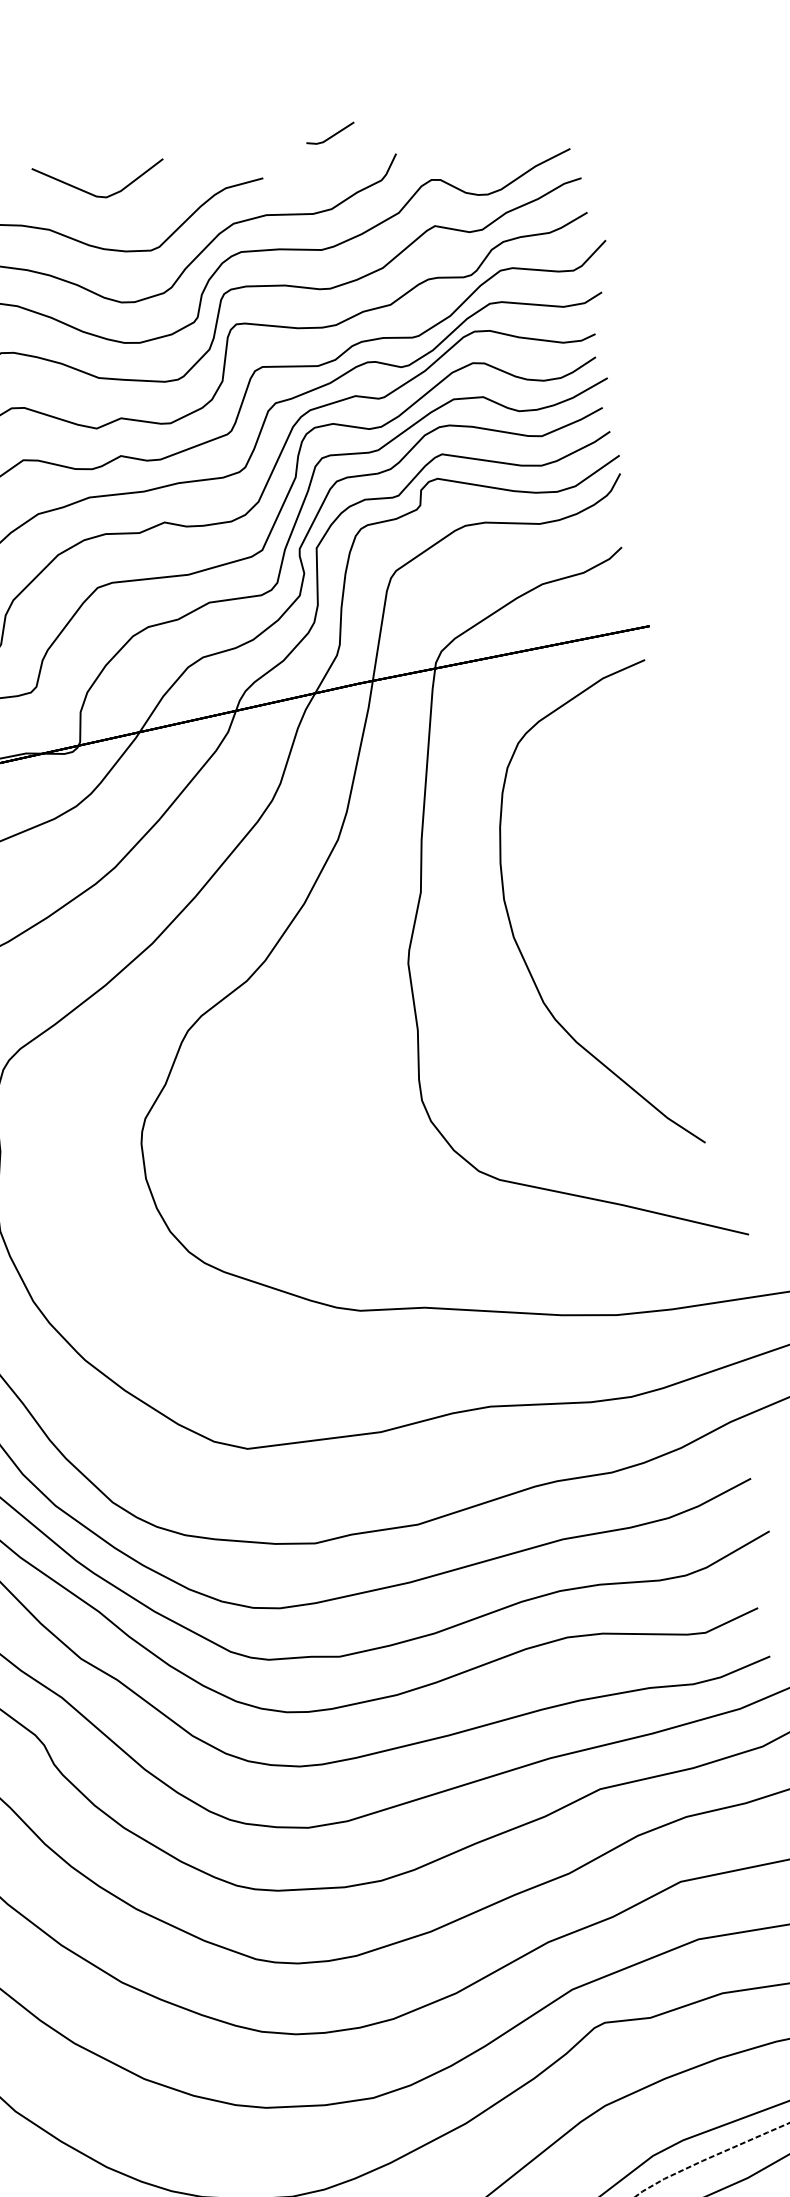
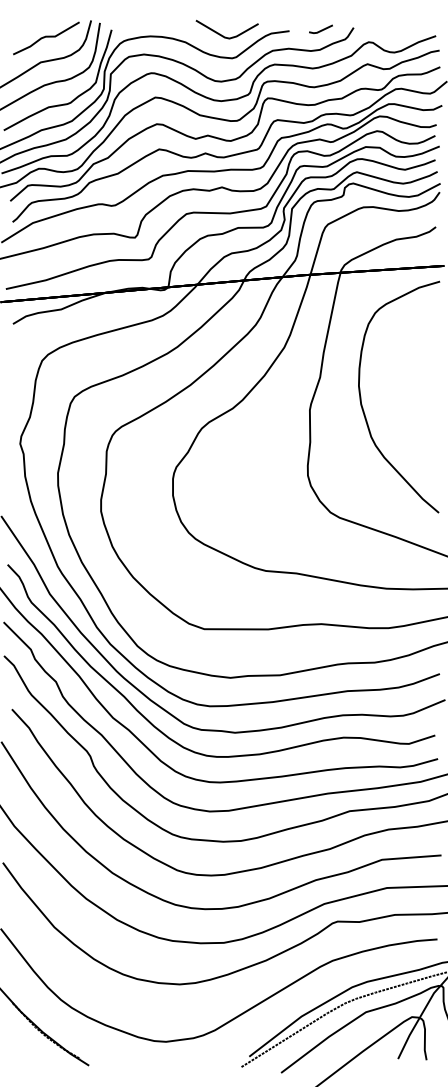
line: (331, 134) -> (321, 29), moved
line: (93, 192) -> (223, 35), moved

